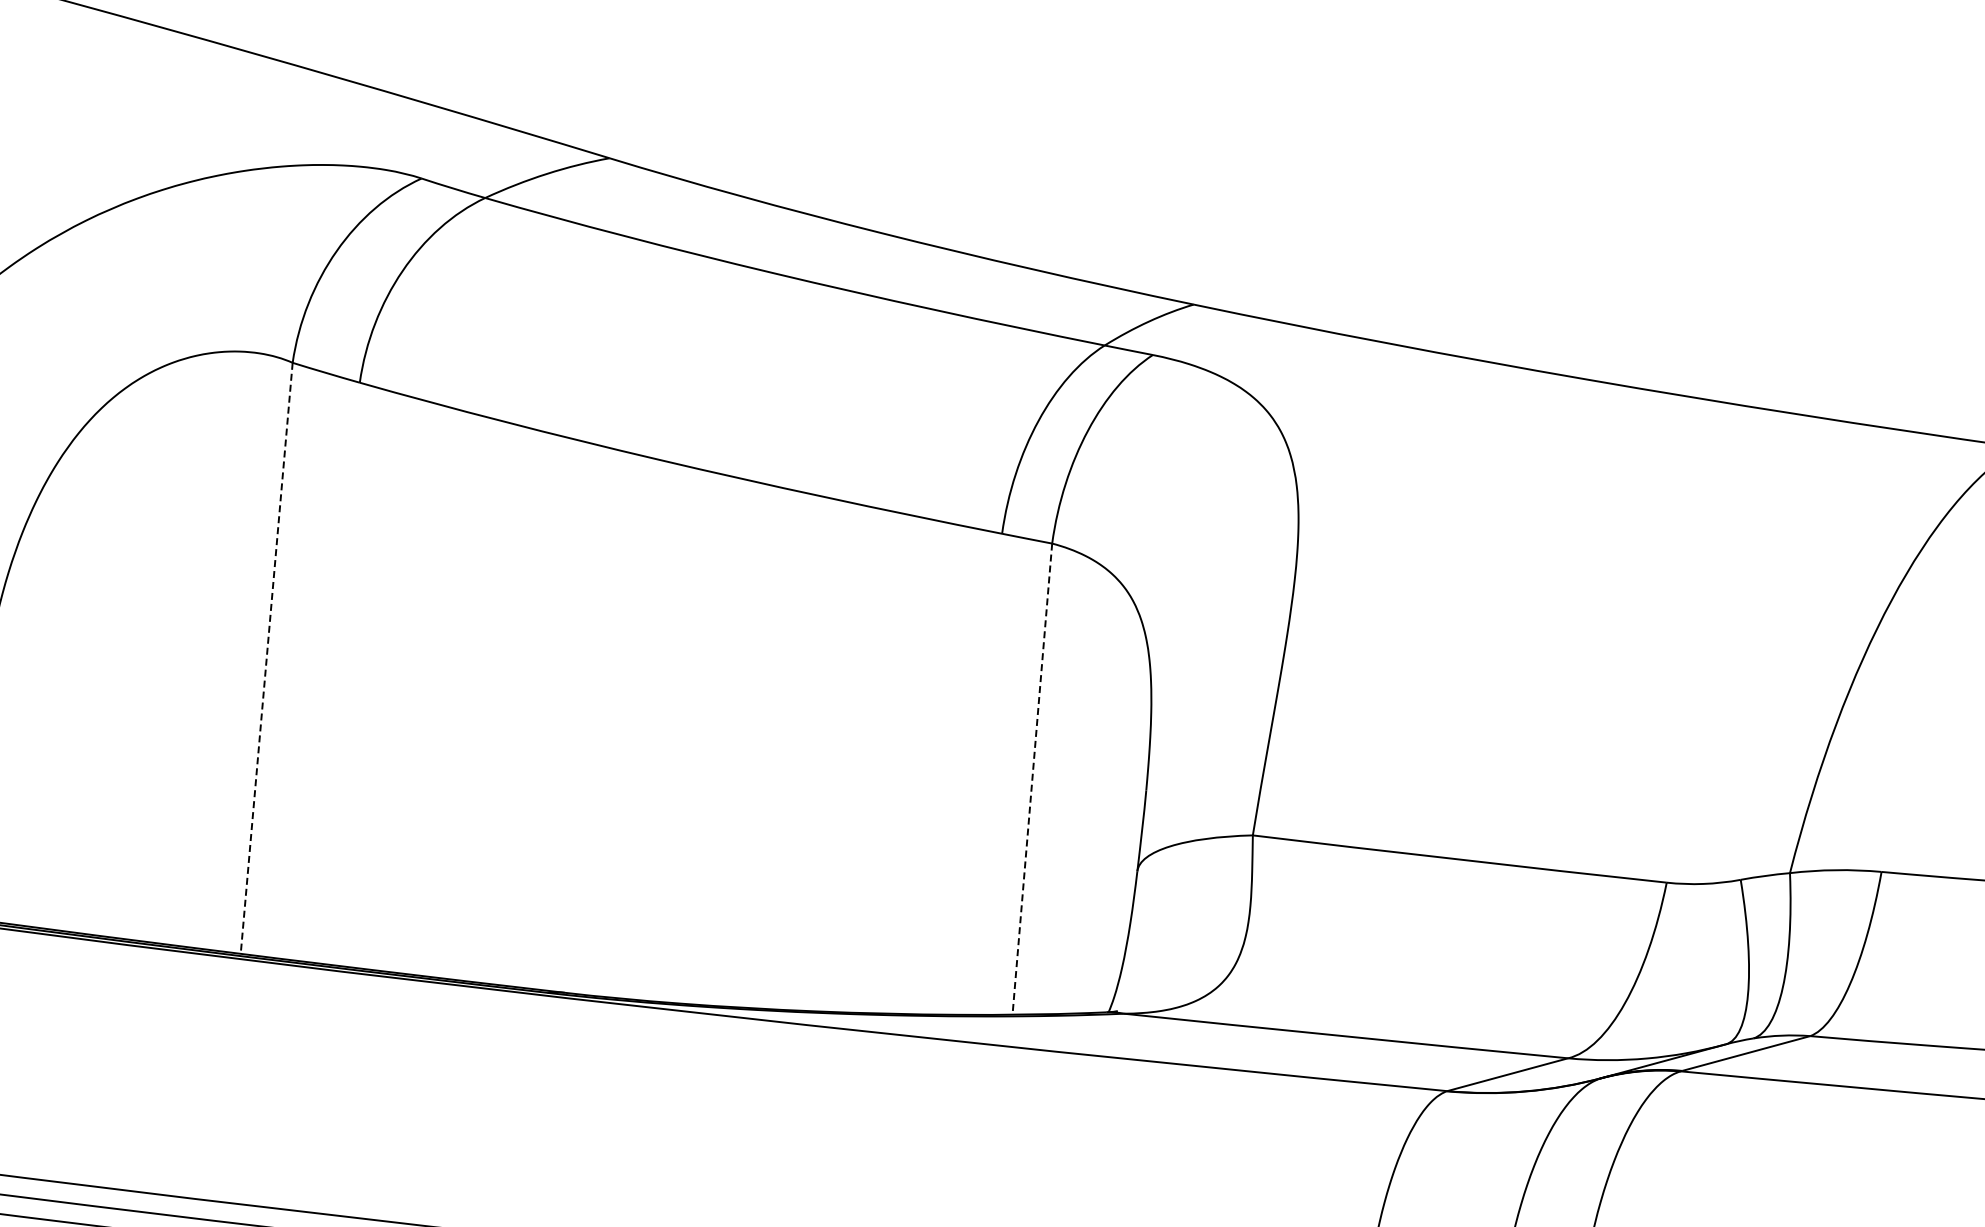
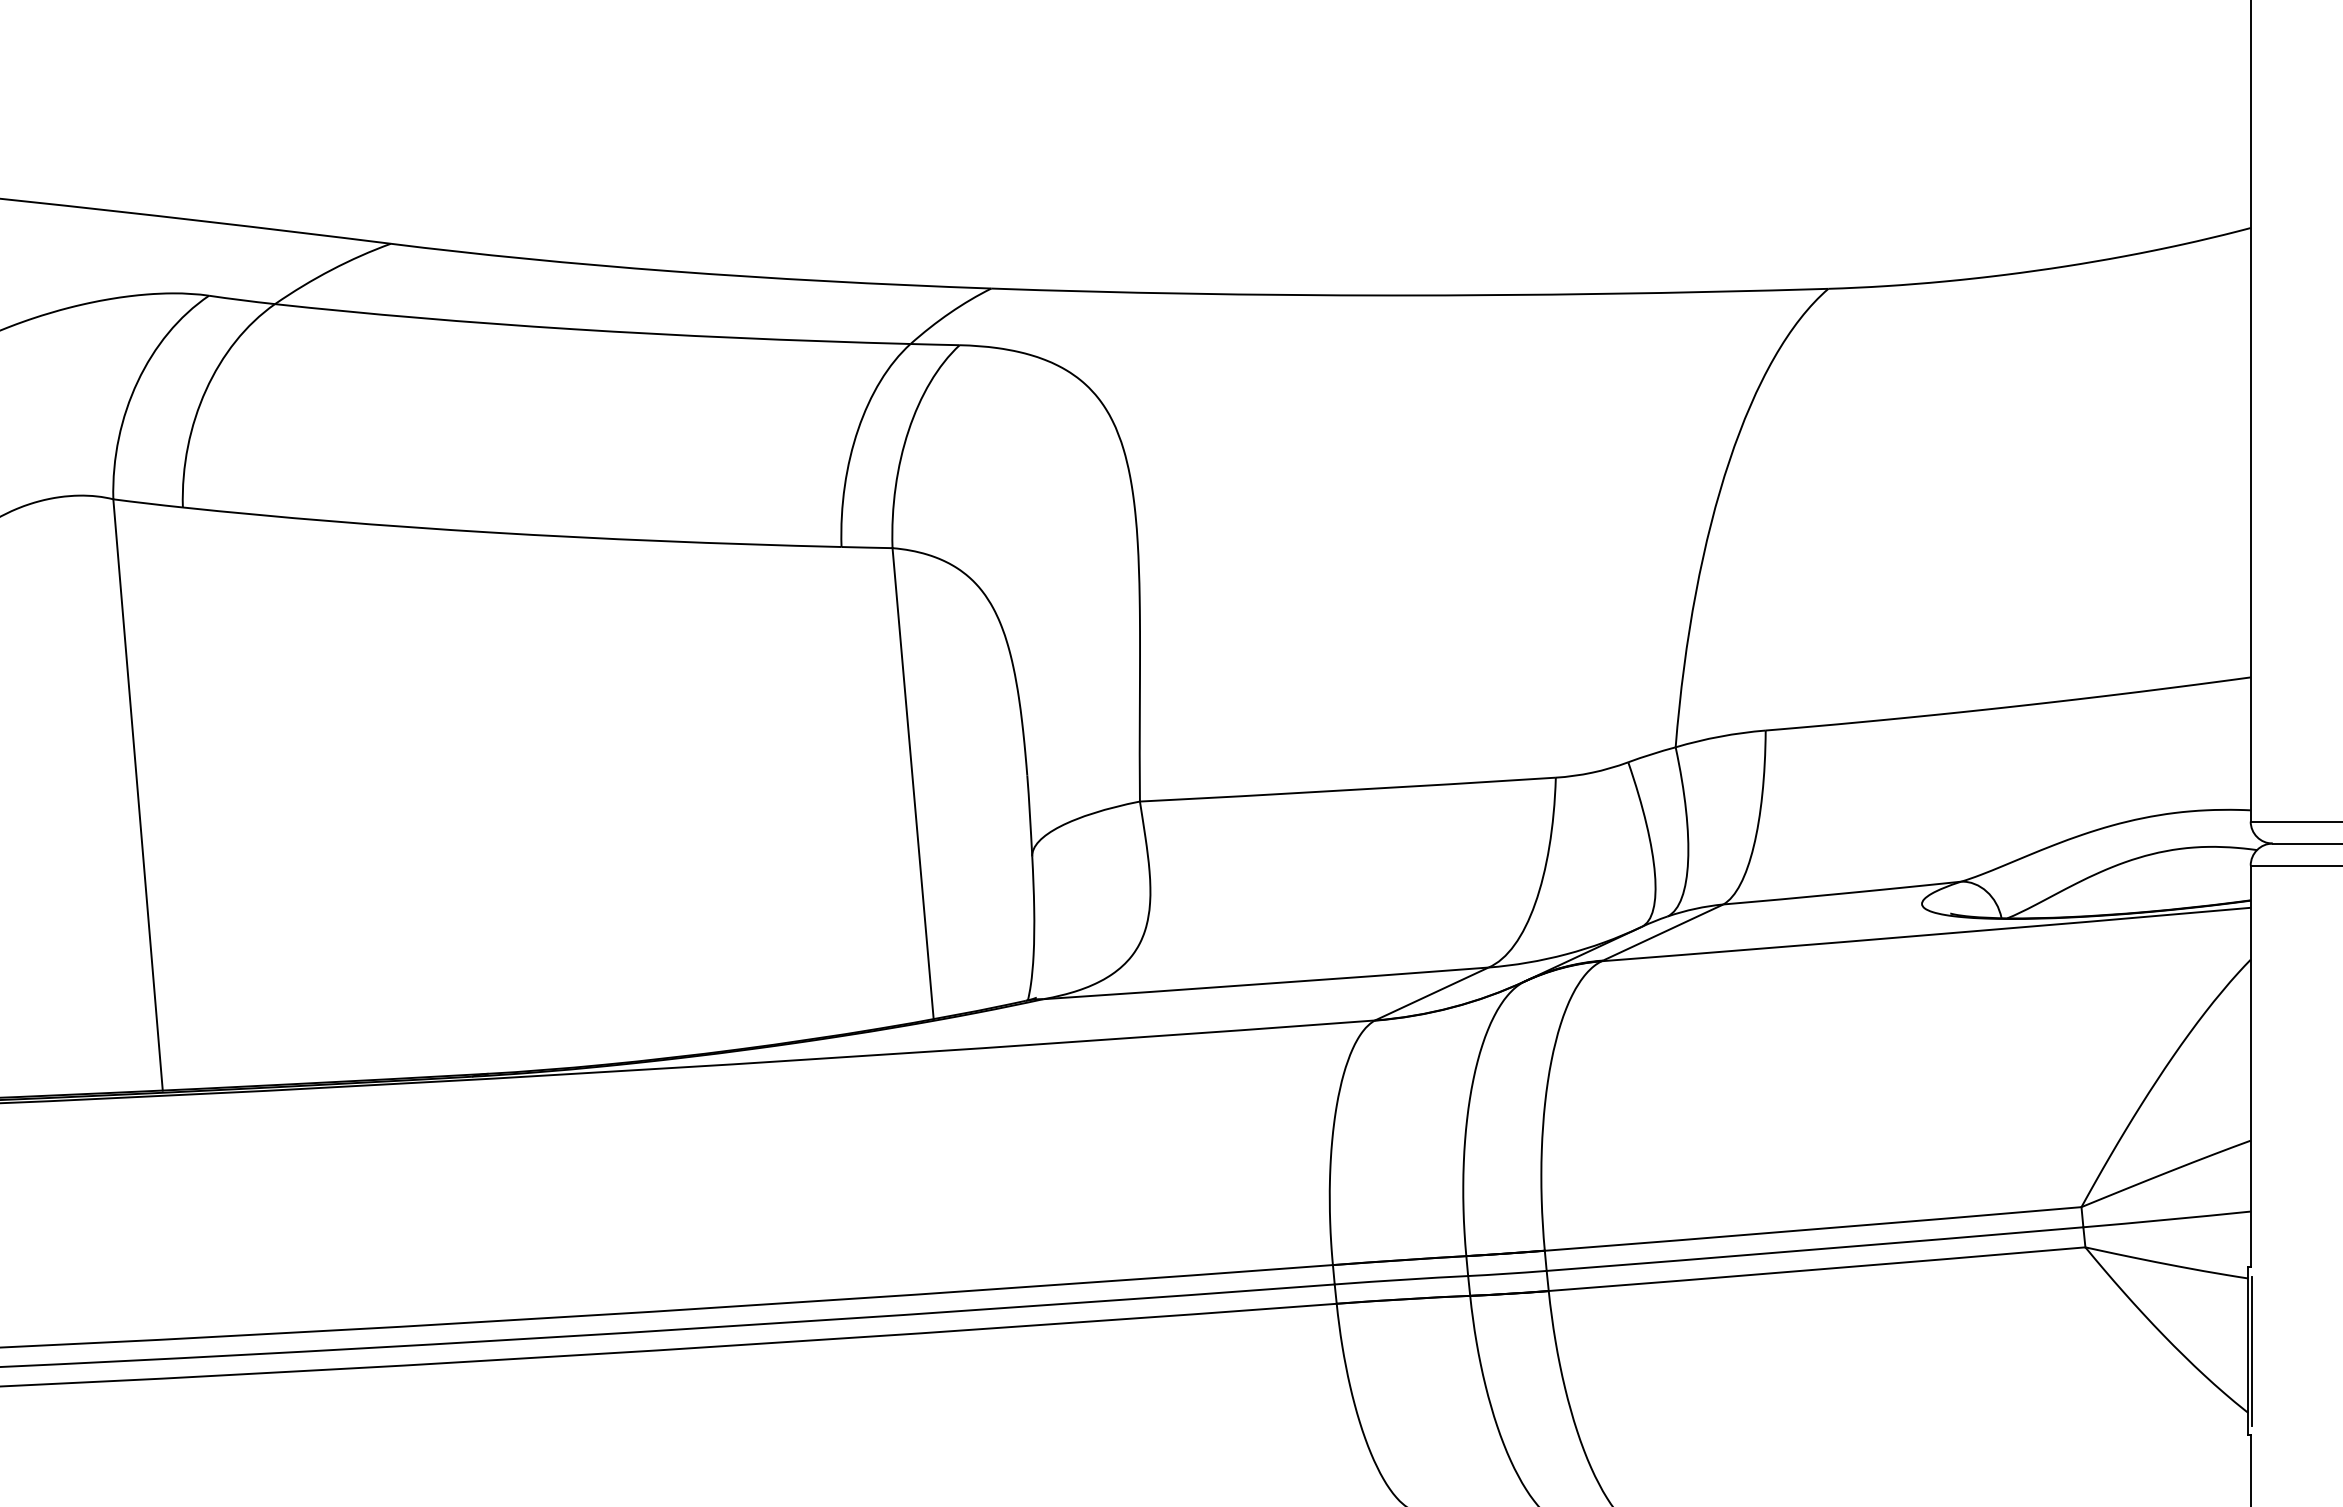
line: (267, 657) -> (138, 794), dashed -> solid
line: (1032, 780) -> (913, 784), dashed -> solid

